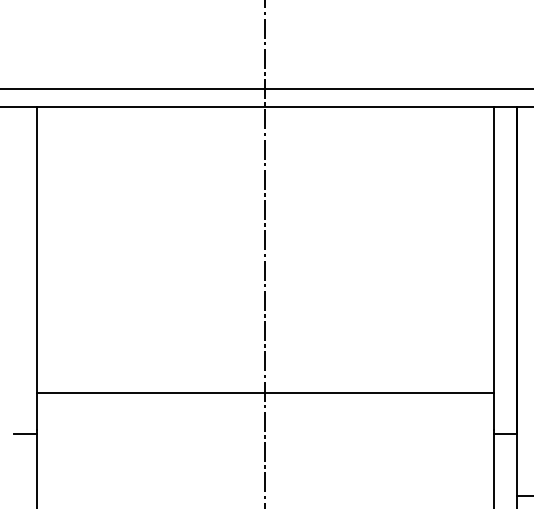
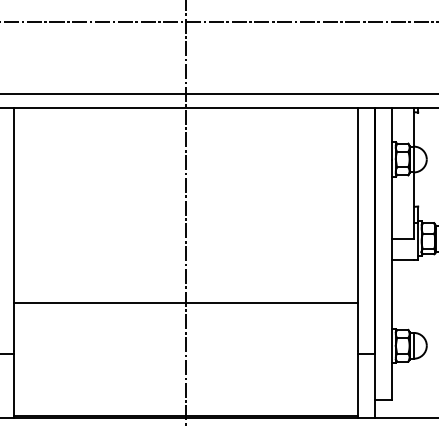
line: (264, 392) -> (185, 302), moved

